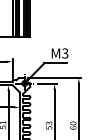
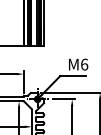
text: (65, 53) -> (84, 64), M3 -> M6

